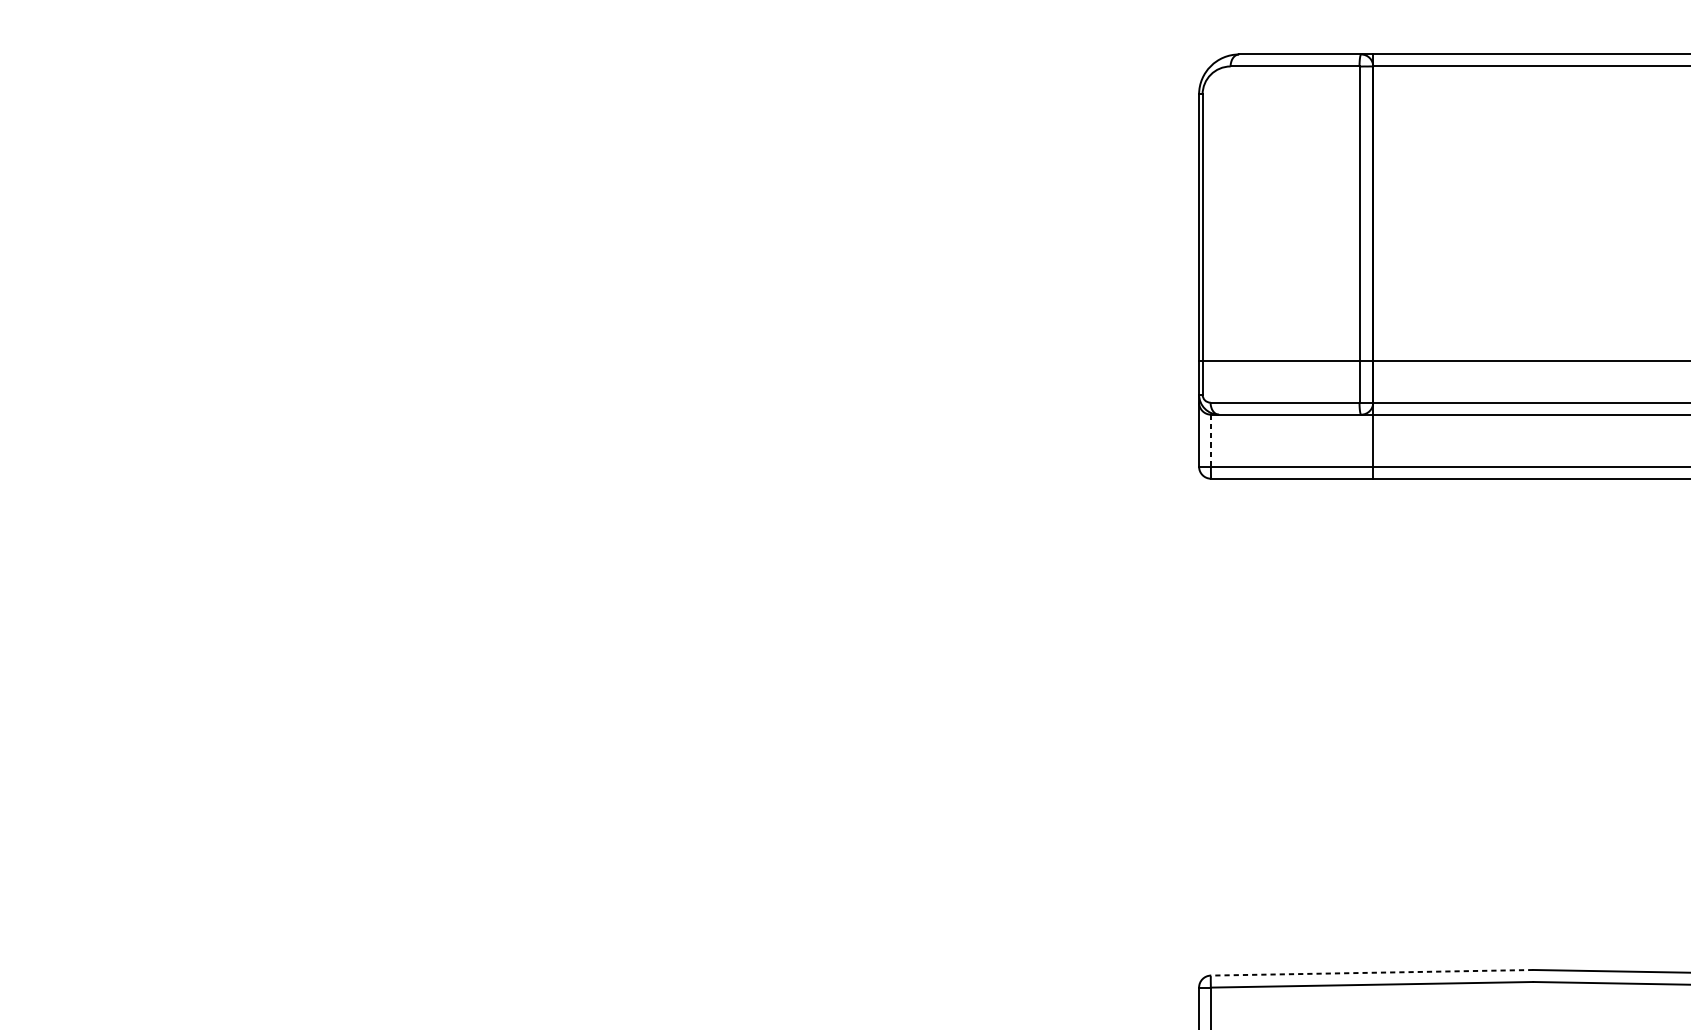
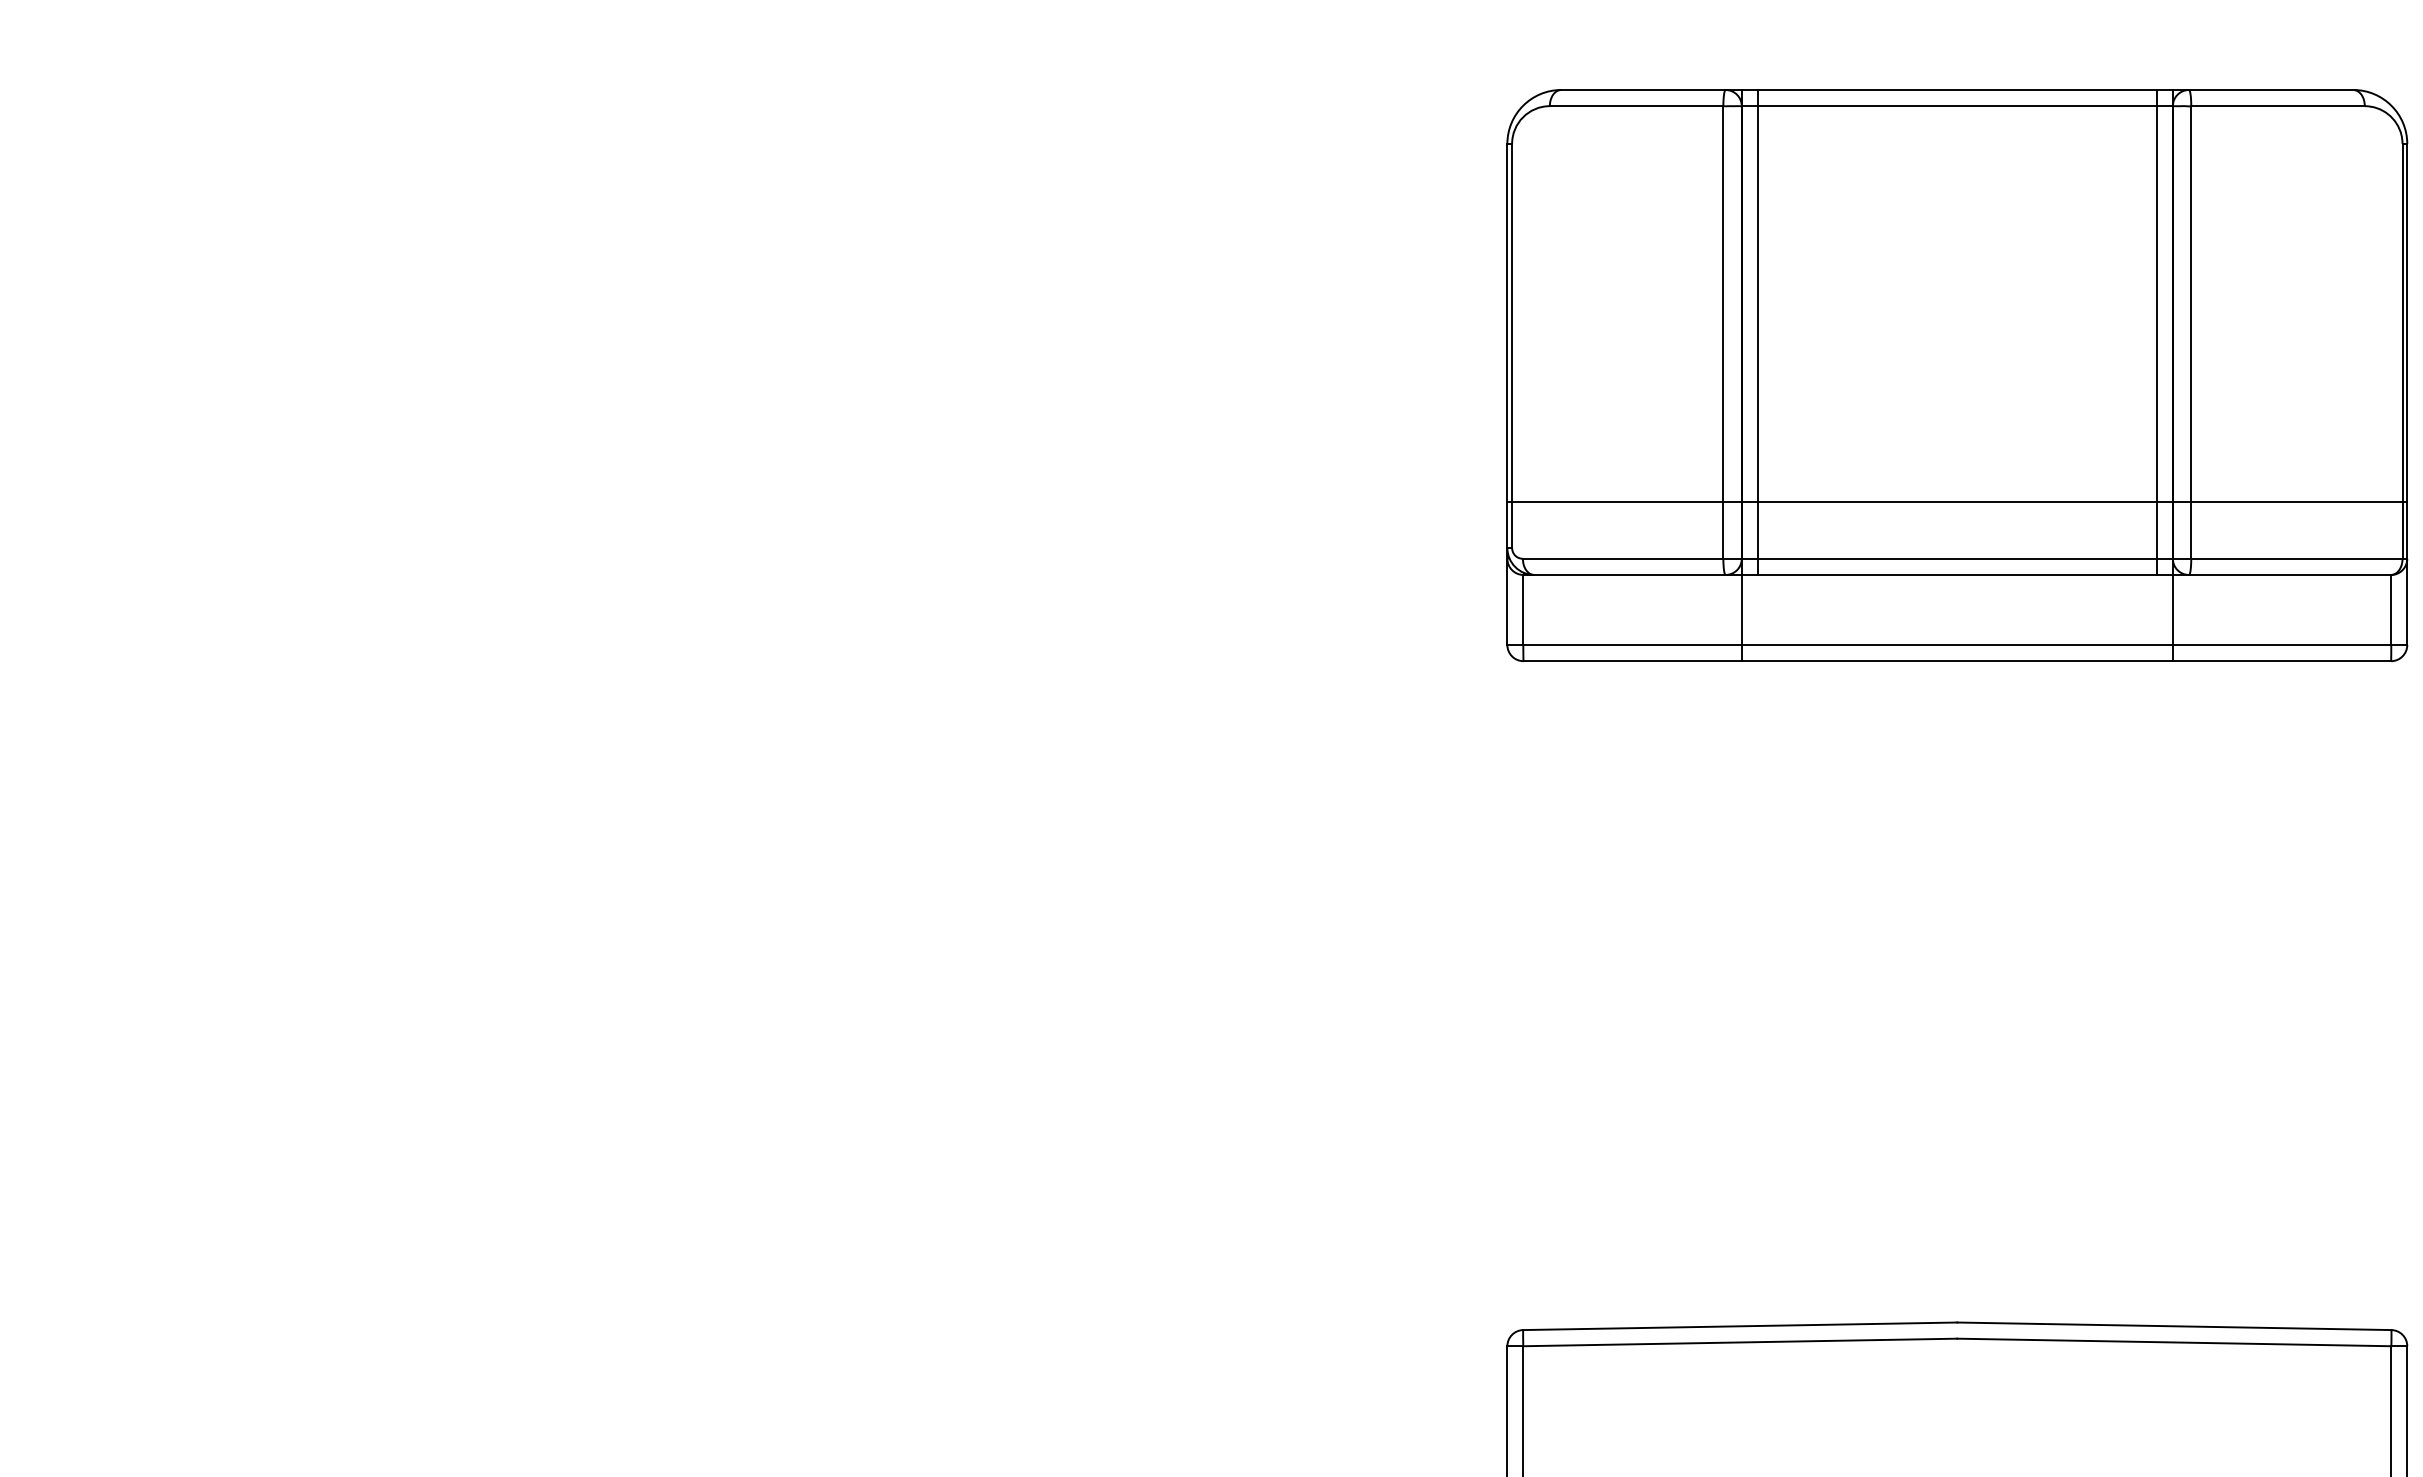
line: (1384, 234) -> (1757, 332), added
line: (1681, 234) -> (2156, 332), added
line: (1211, 441) -> (1523, 610), dashed -> solid
line: (1371, 972) -> (1739, 1326), dashed -> solid

